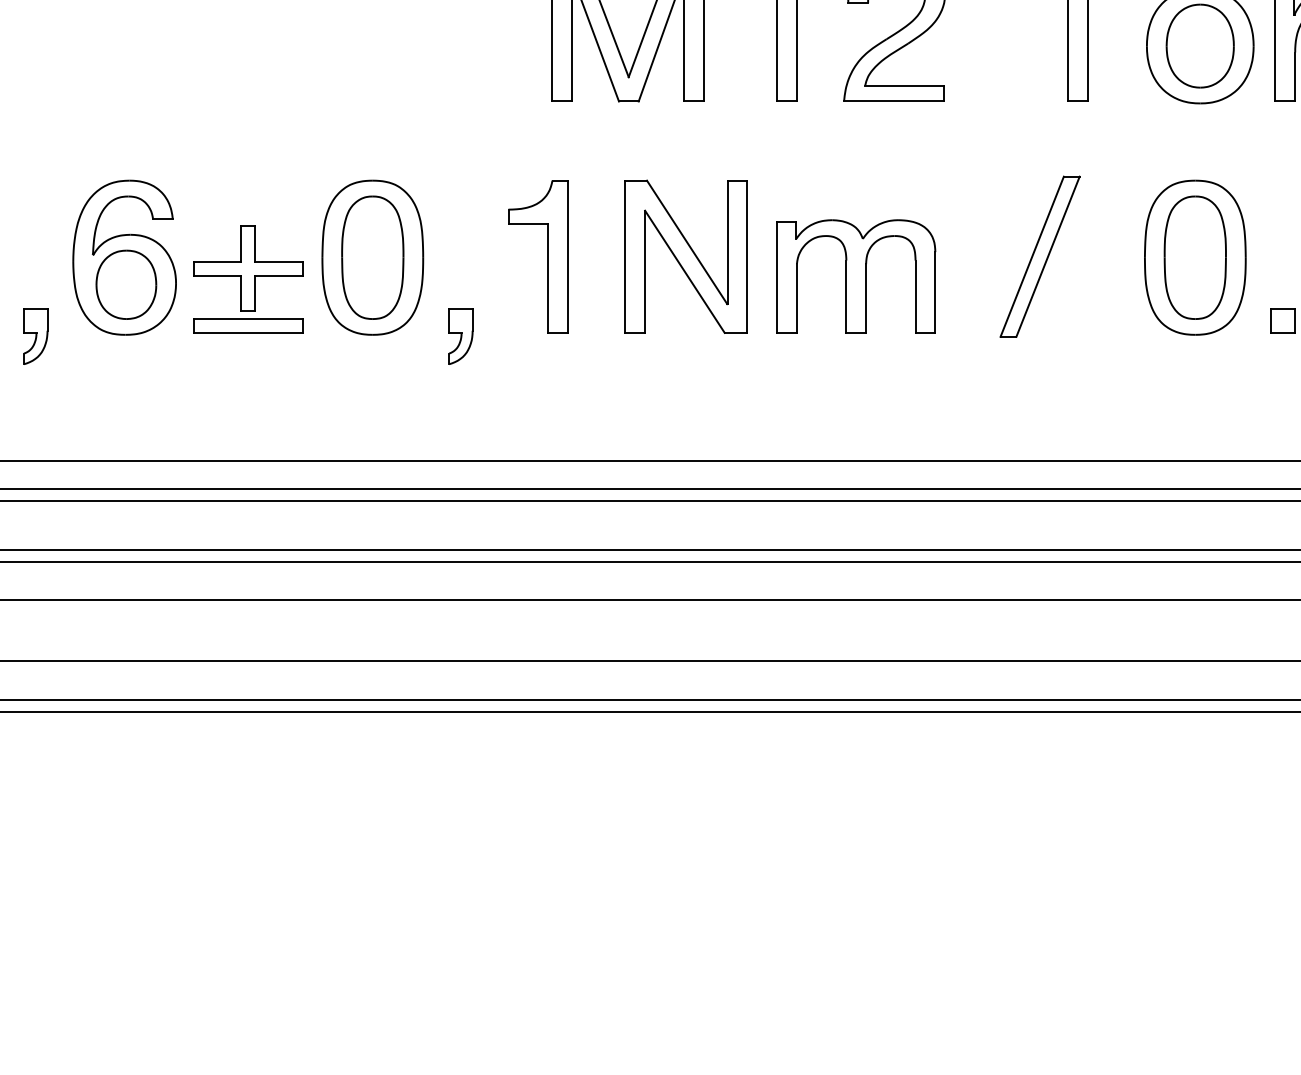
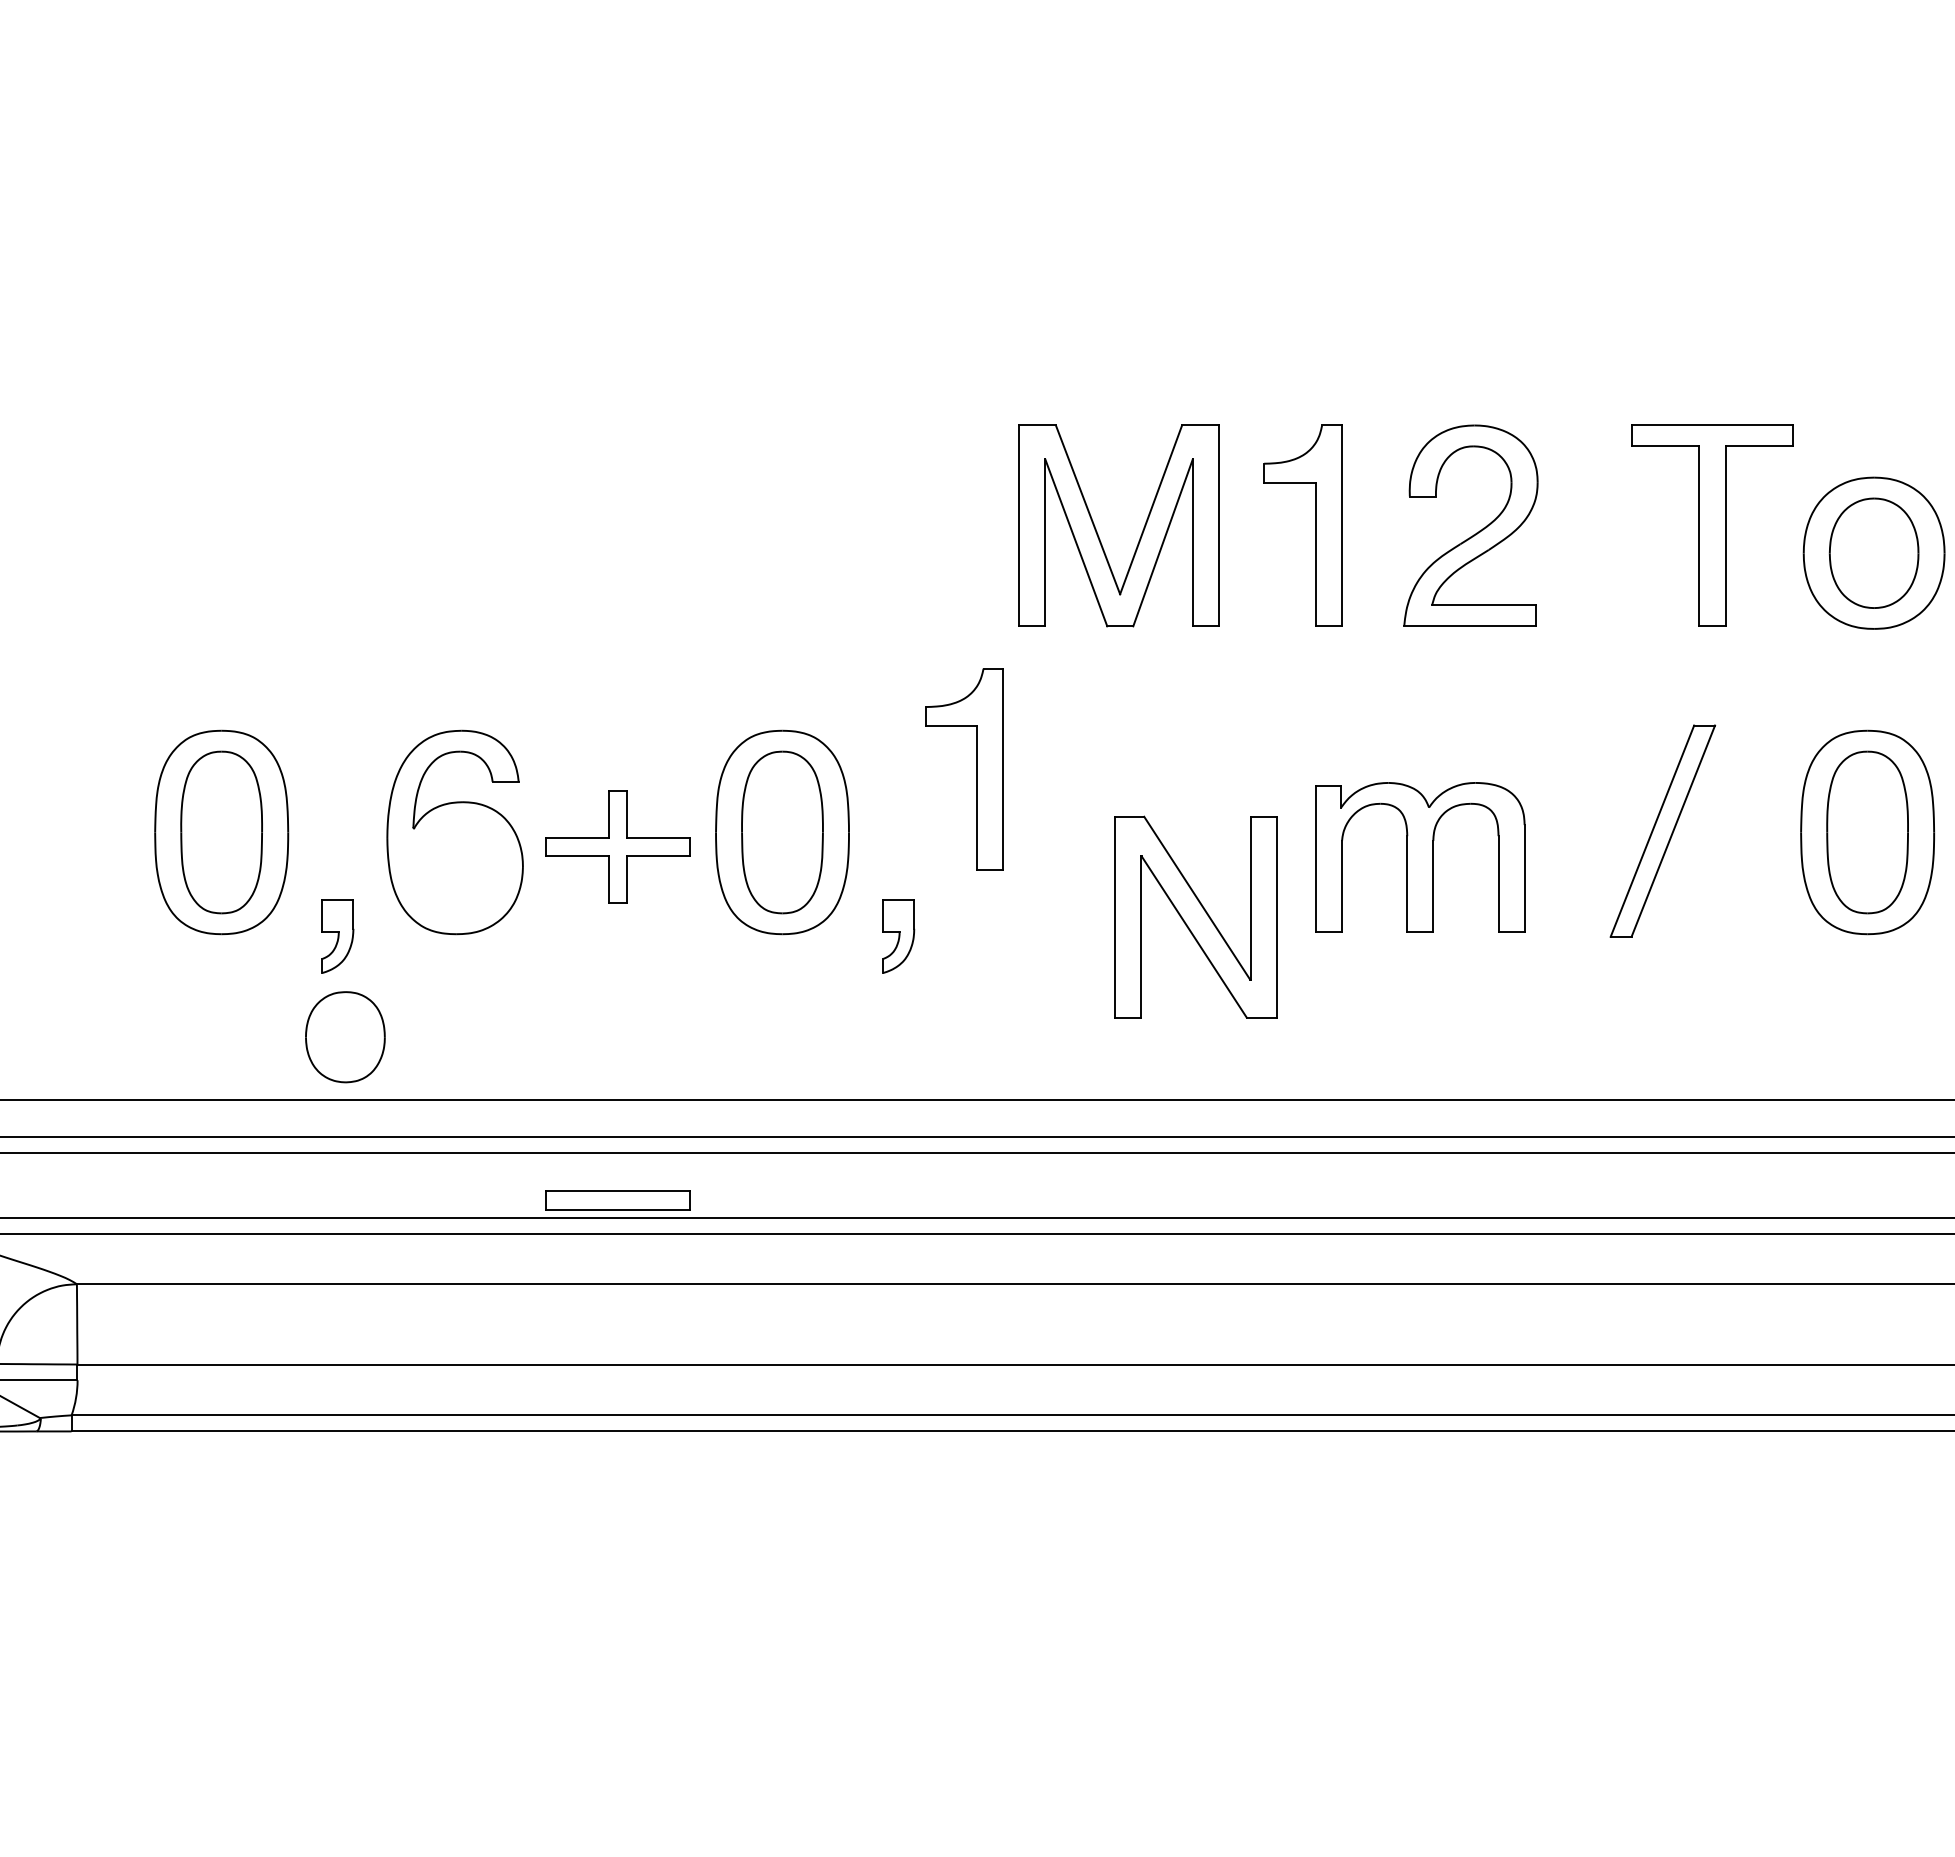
part: (685, 256) -> (1195, 916), moved
part: (547, 257) -> (976, 769), moved
part: (126, 285) -> (345, 1037), moved
part: (247, 325) -> (617, 1200), moved

